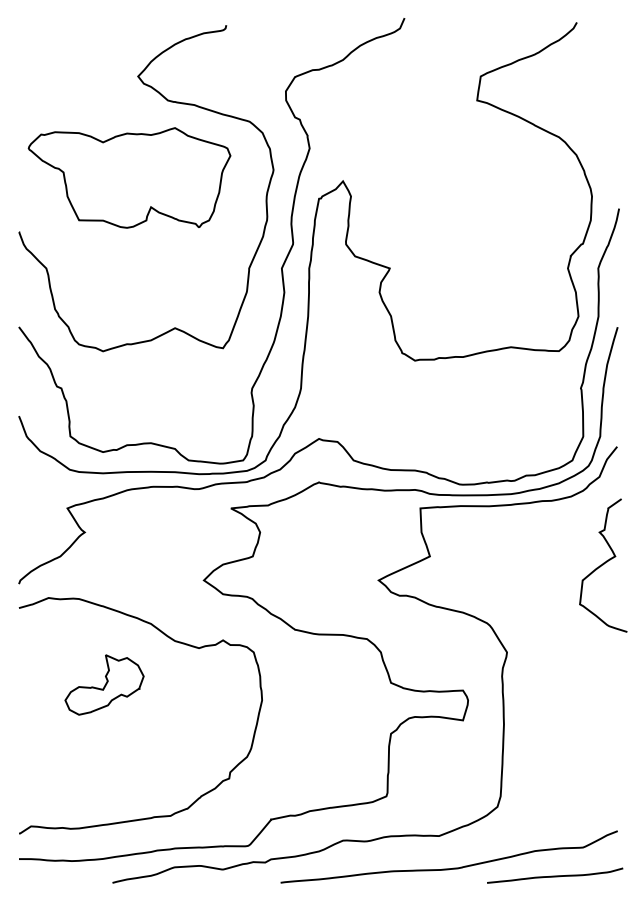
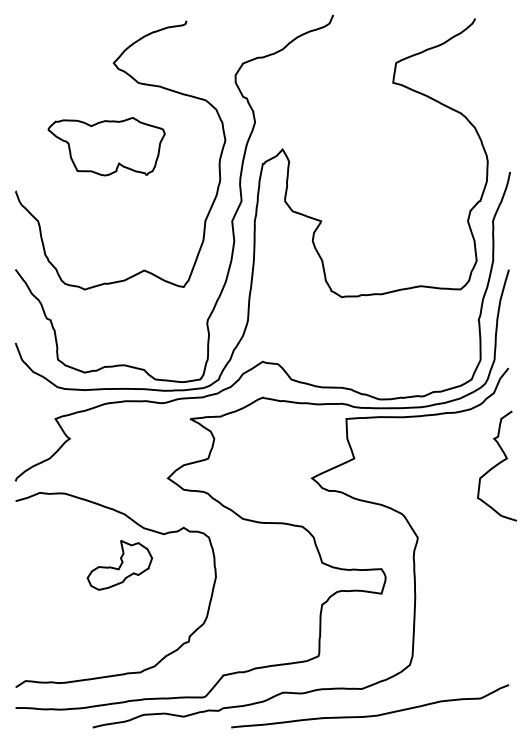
part: (129, 177) -> (106, 146), size x0.7
part: (104, 684) -> (119, 564), moved
curve: (555, 875) -> (457, 721), removed

